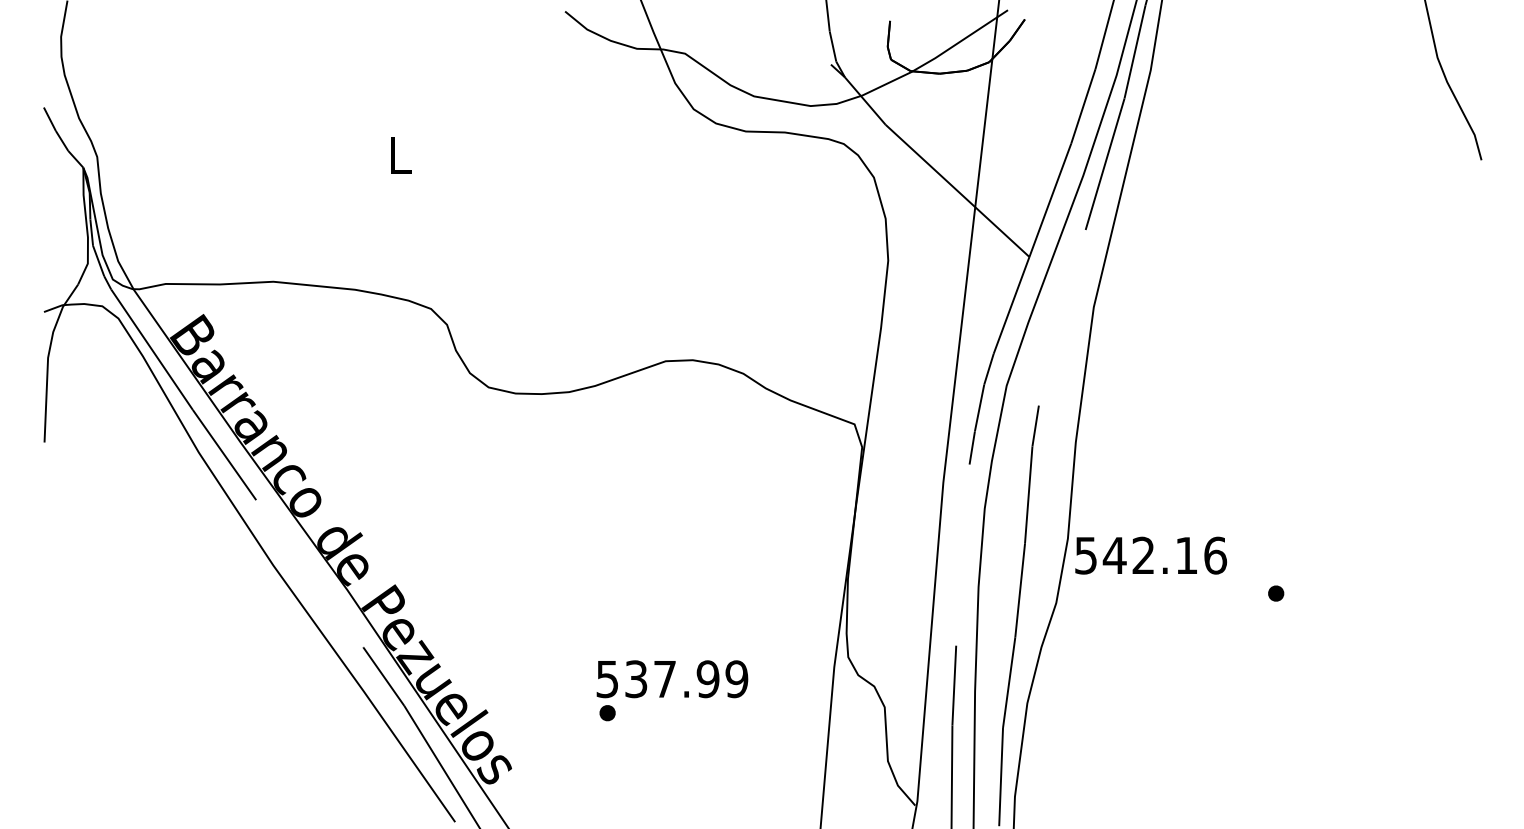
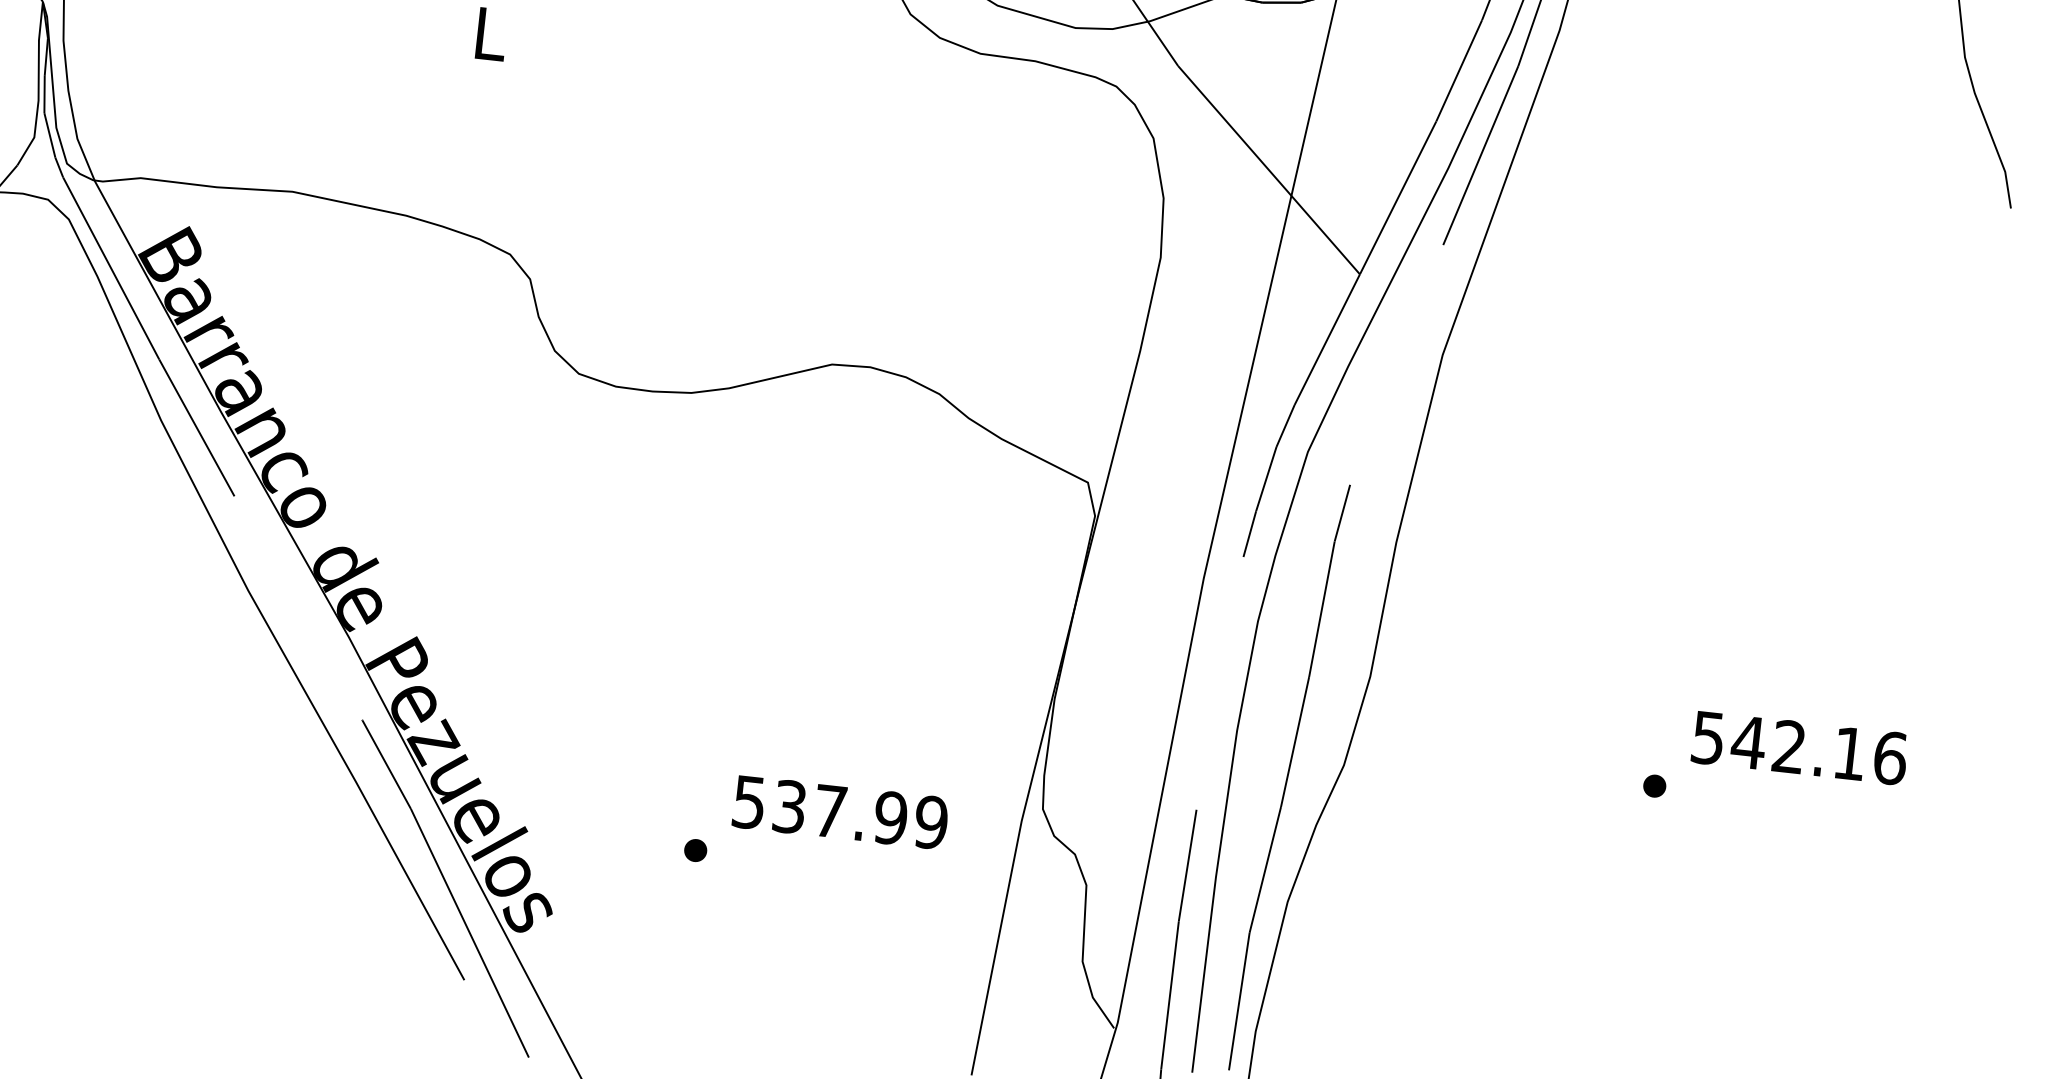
text: (1151, 555) -> (1800, 748), moved
text: (672, 679) -> (840, 812), moved

